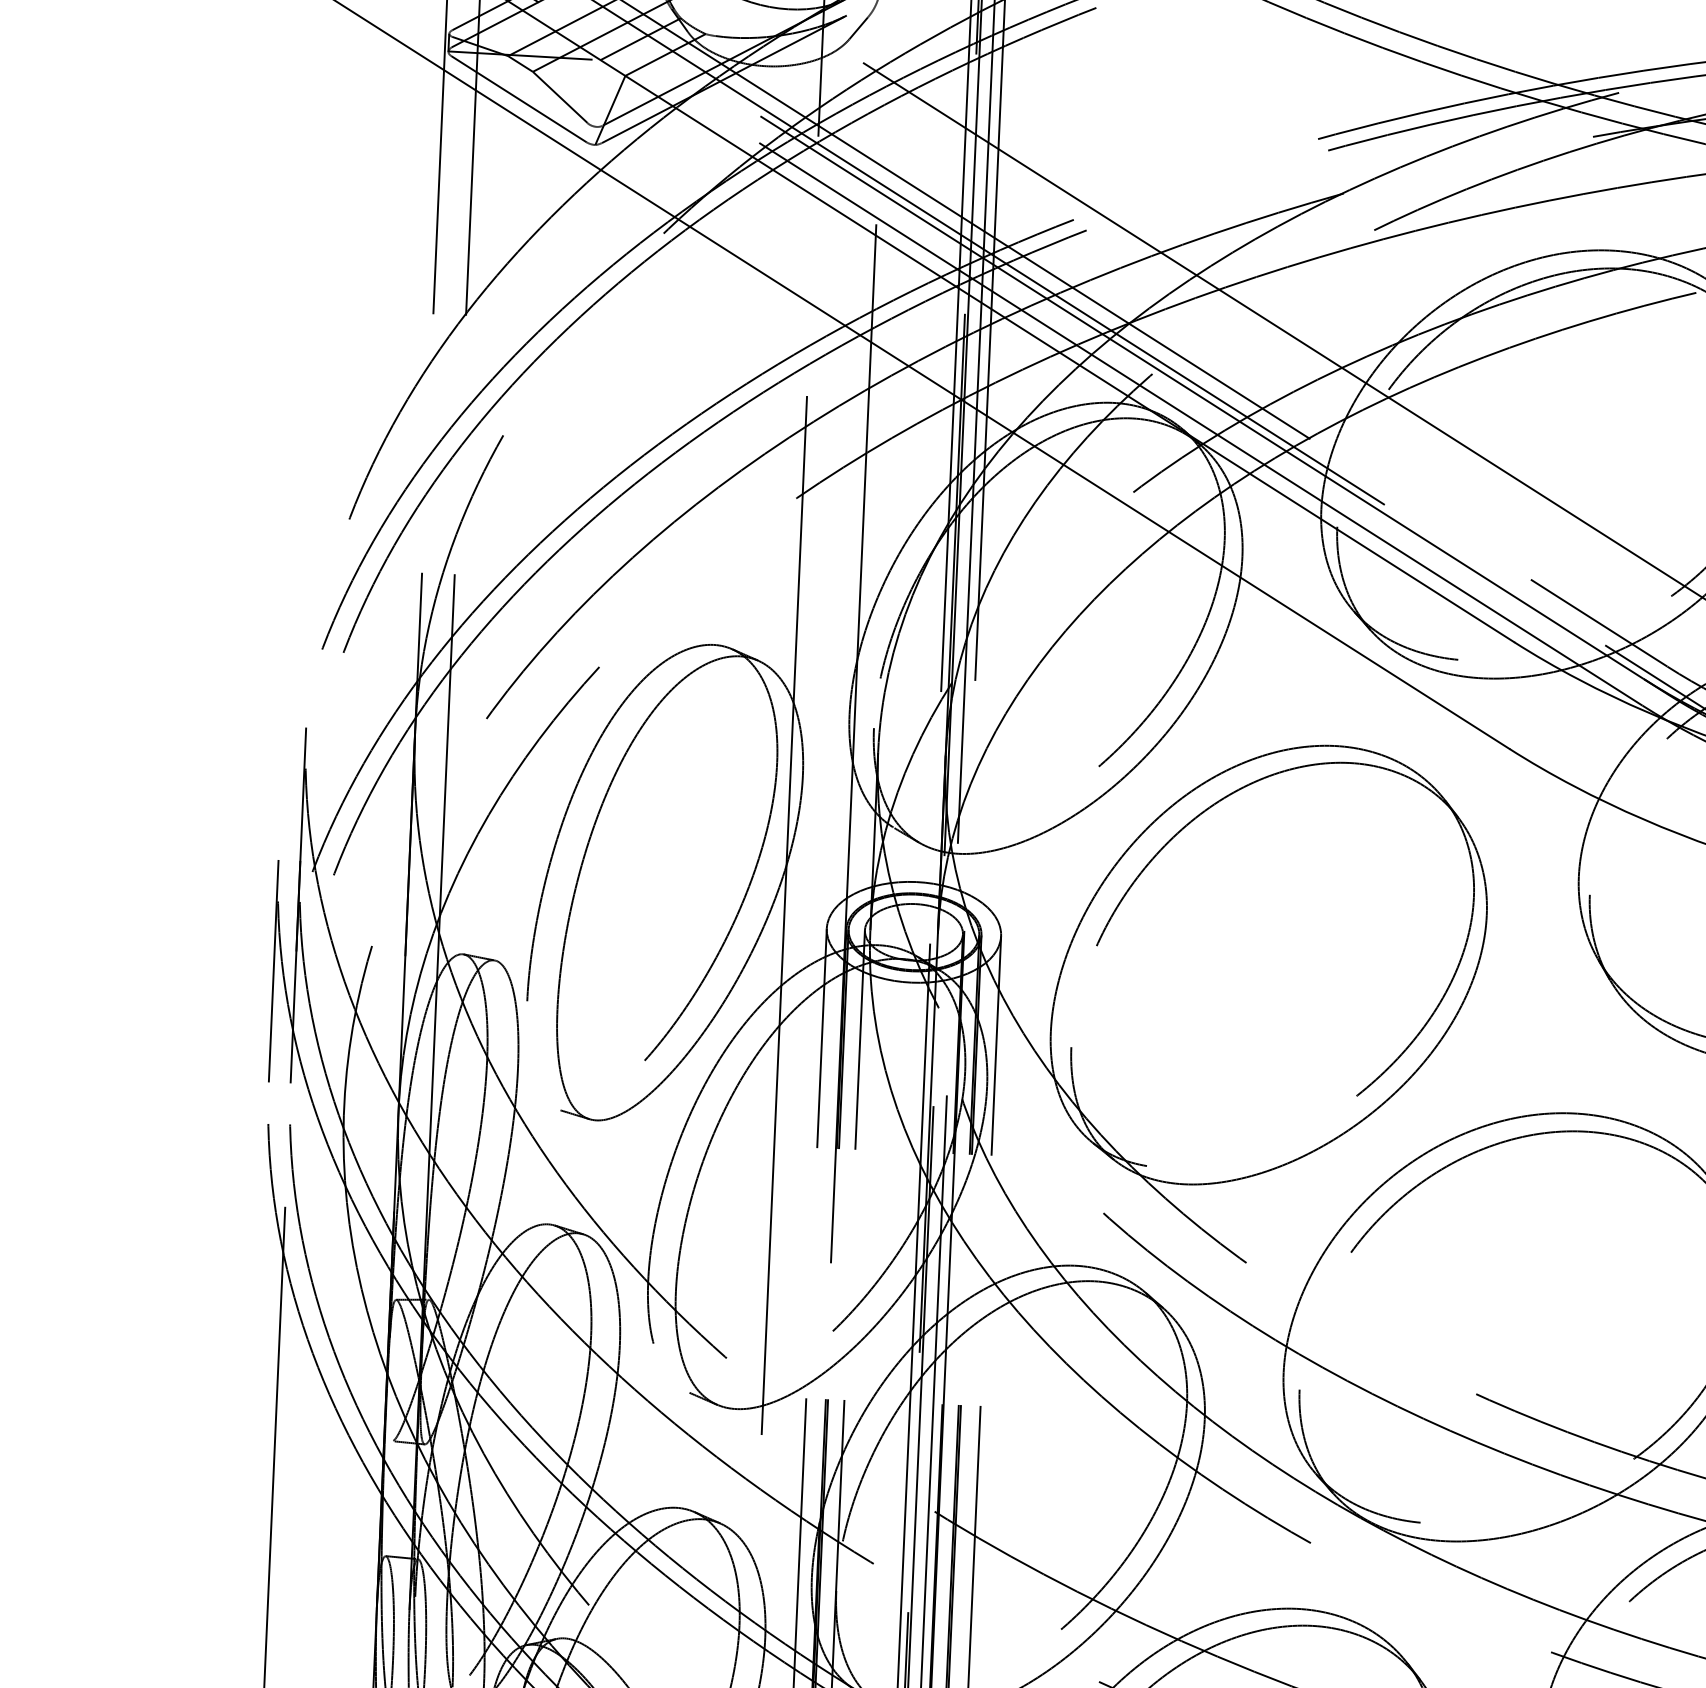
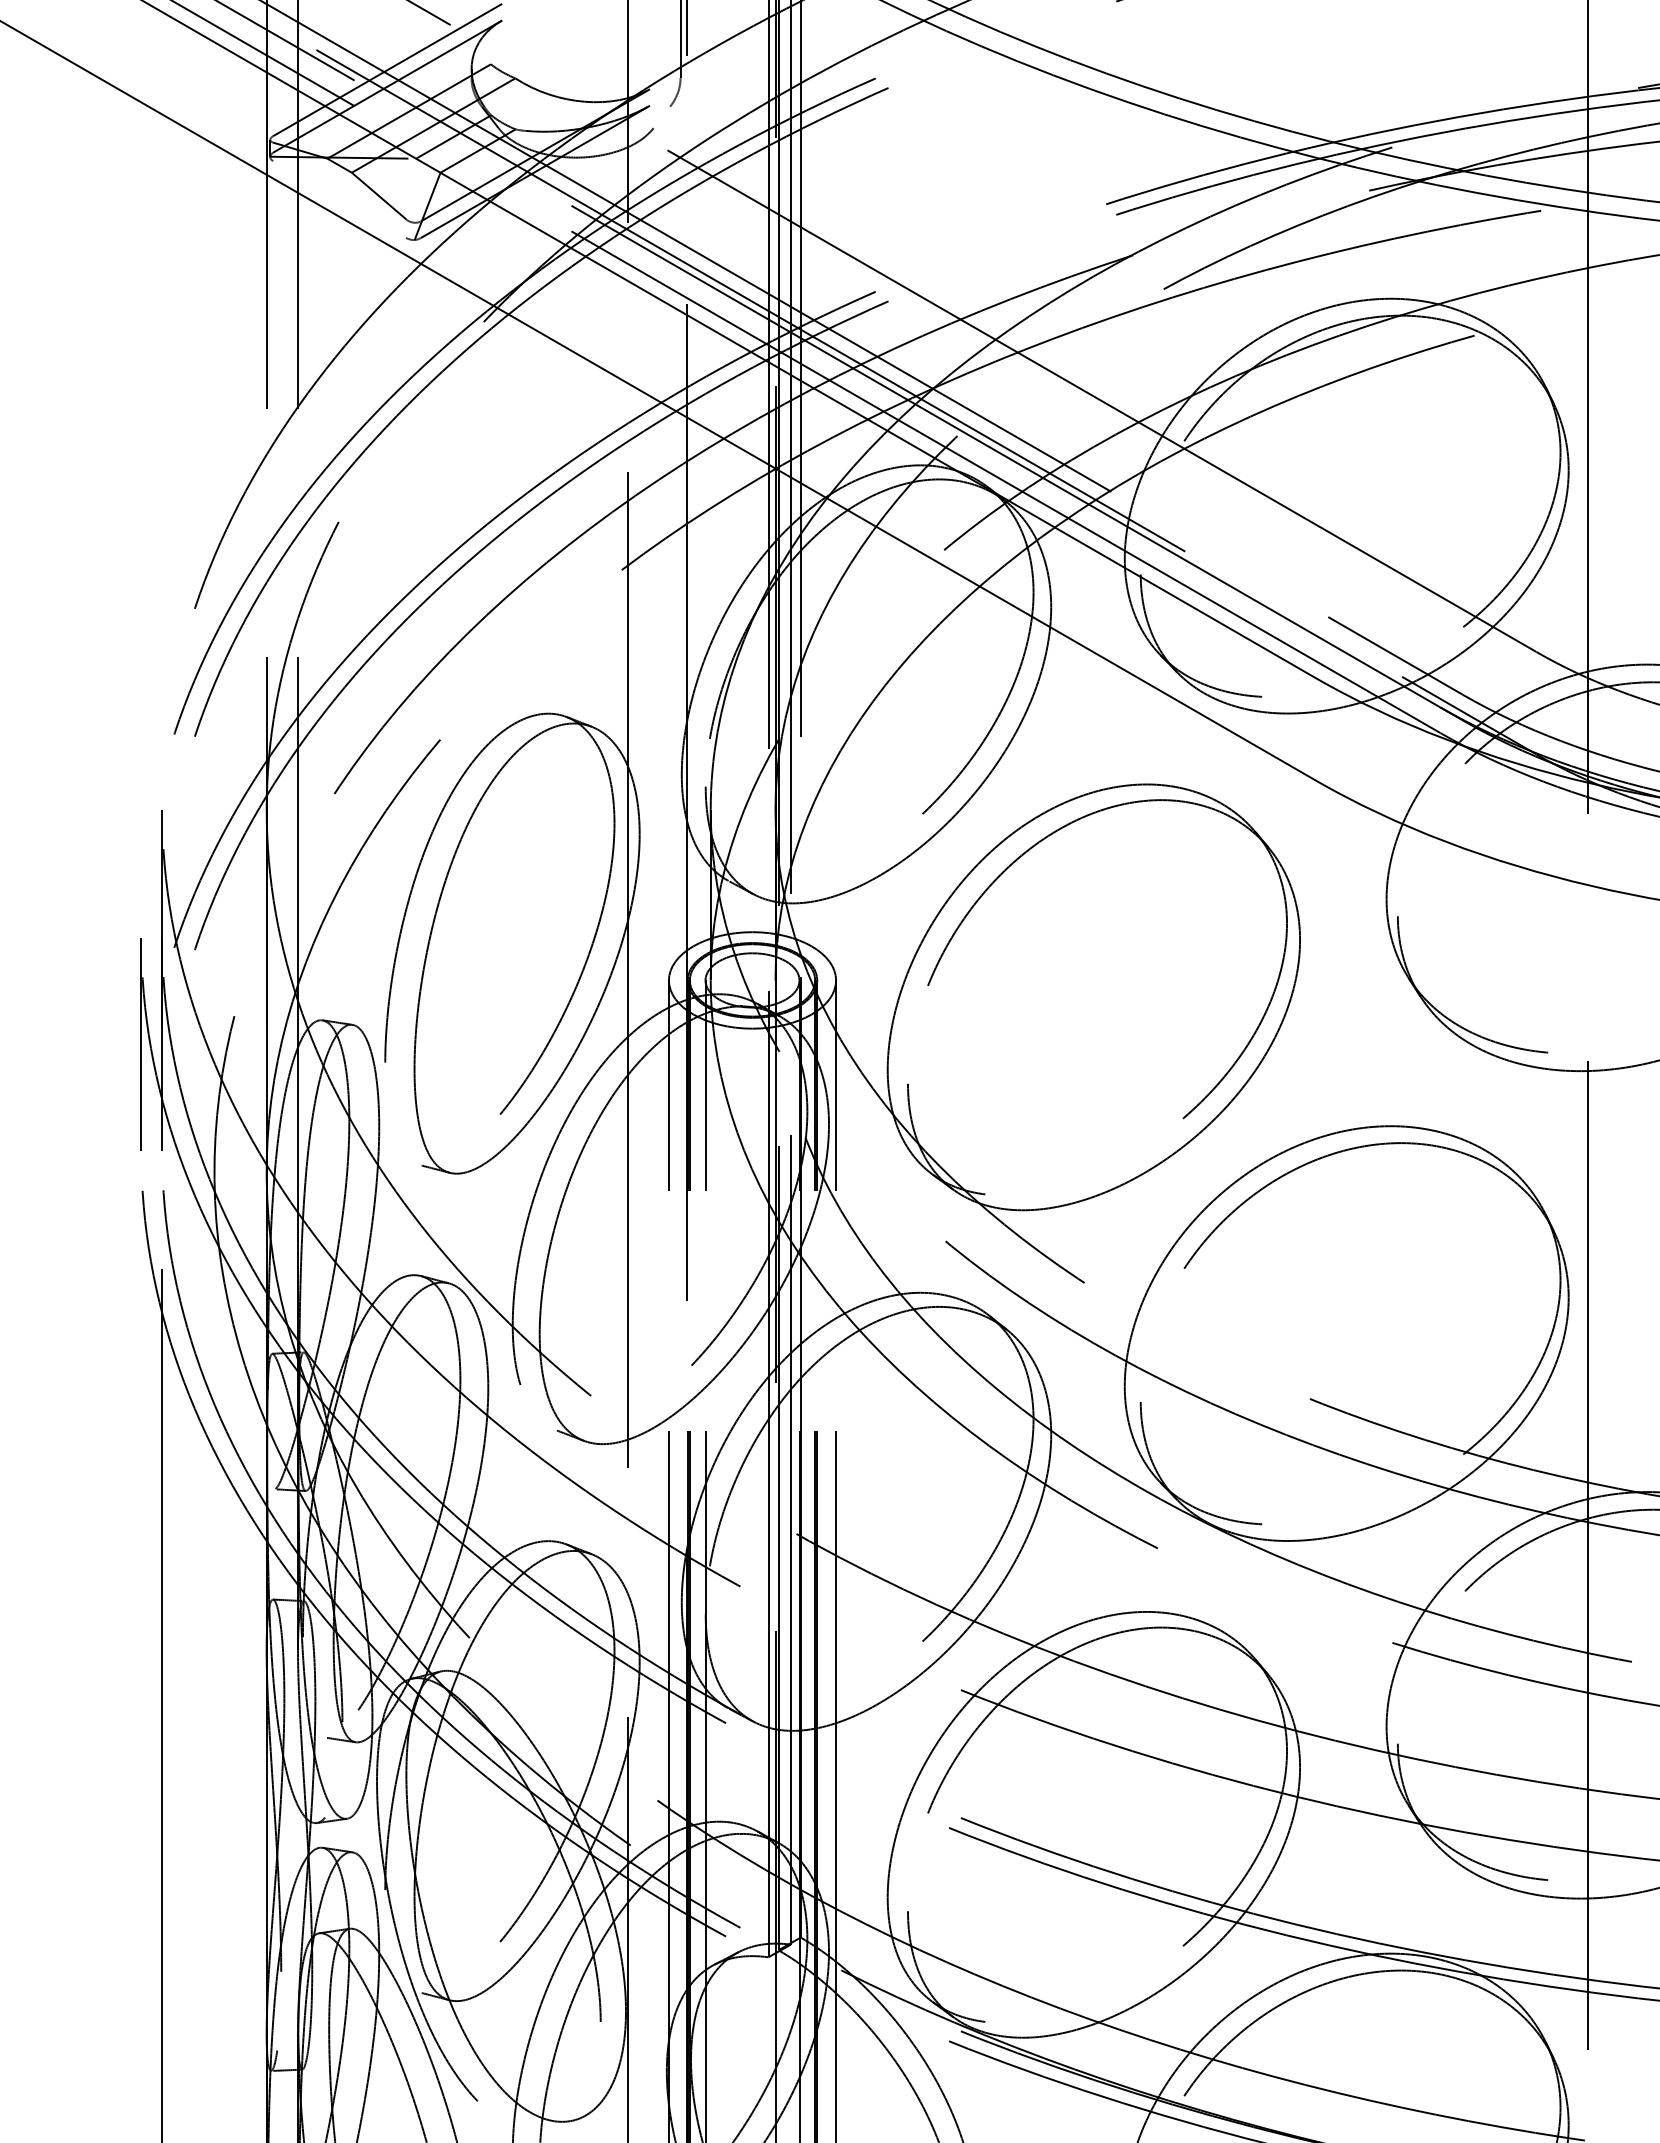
line: (858, 28) -> (661, 117), removed
line: (518, 99) -> (339, 199), removed

